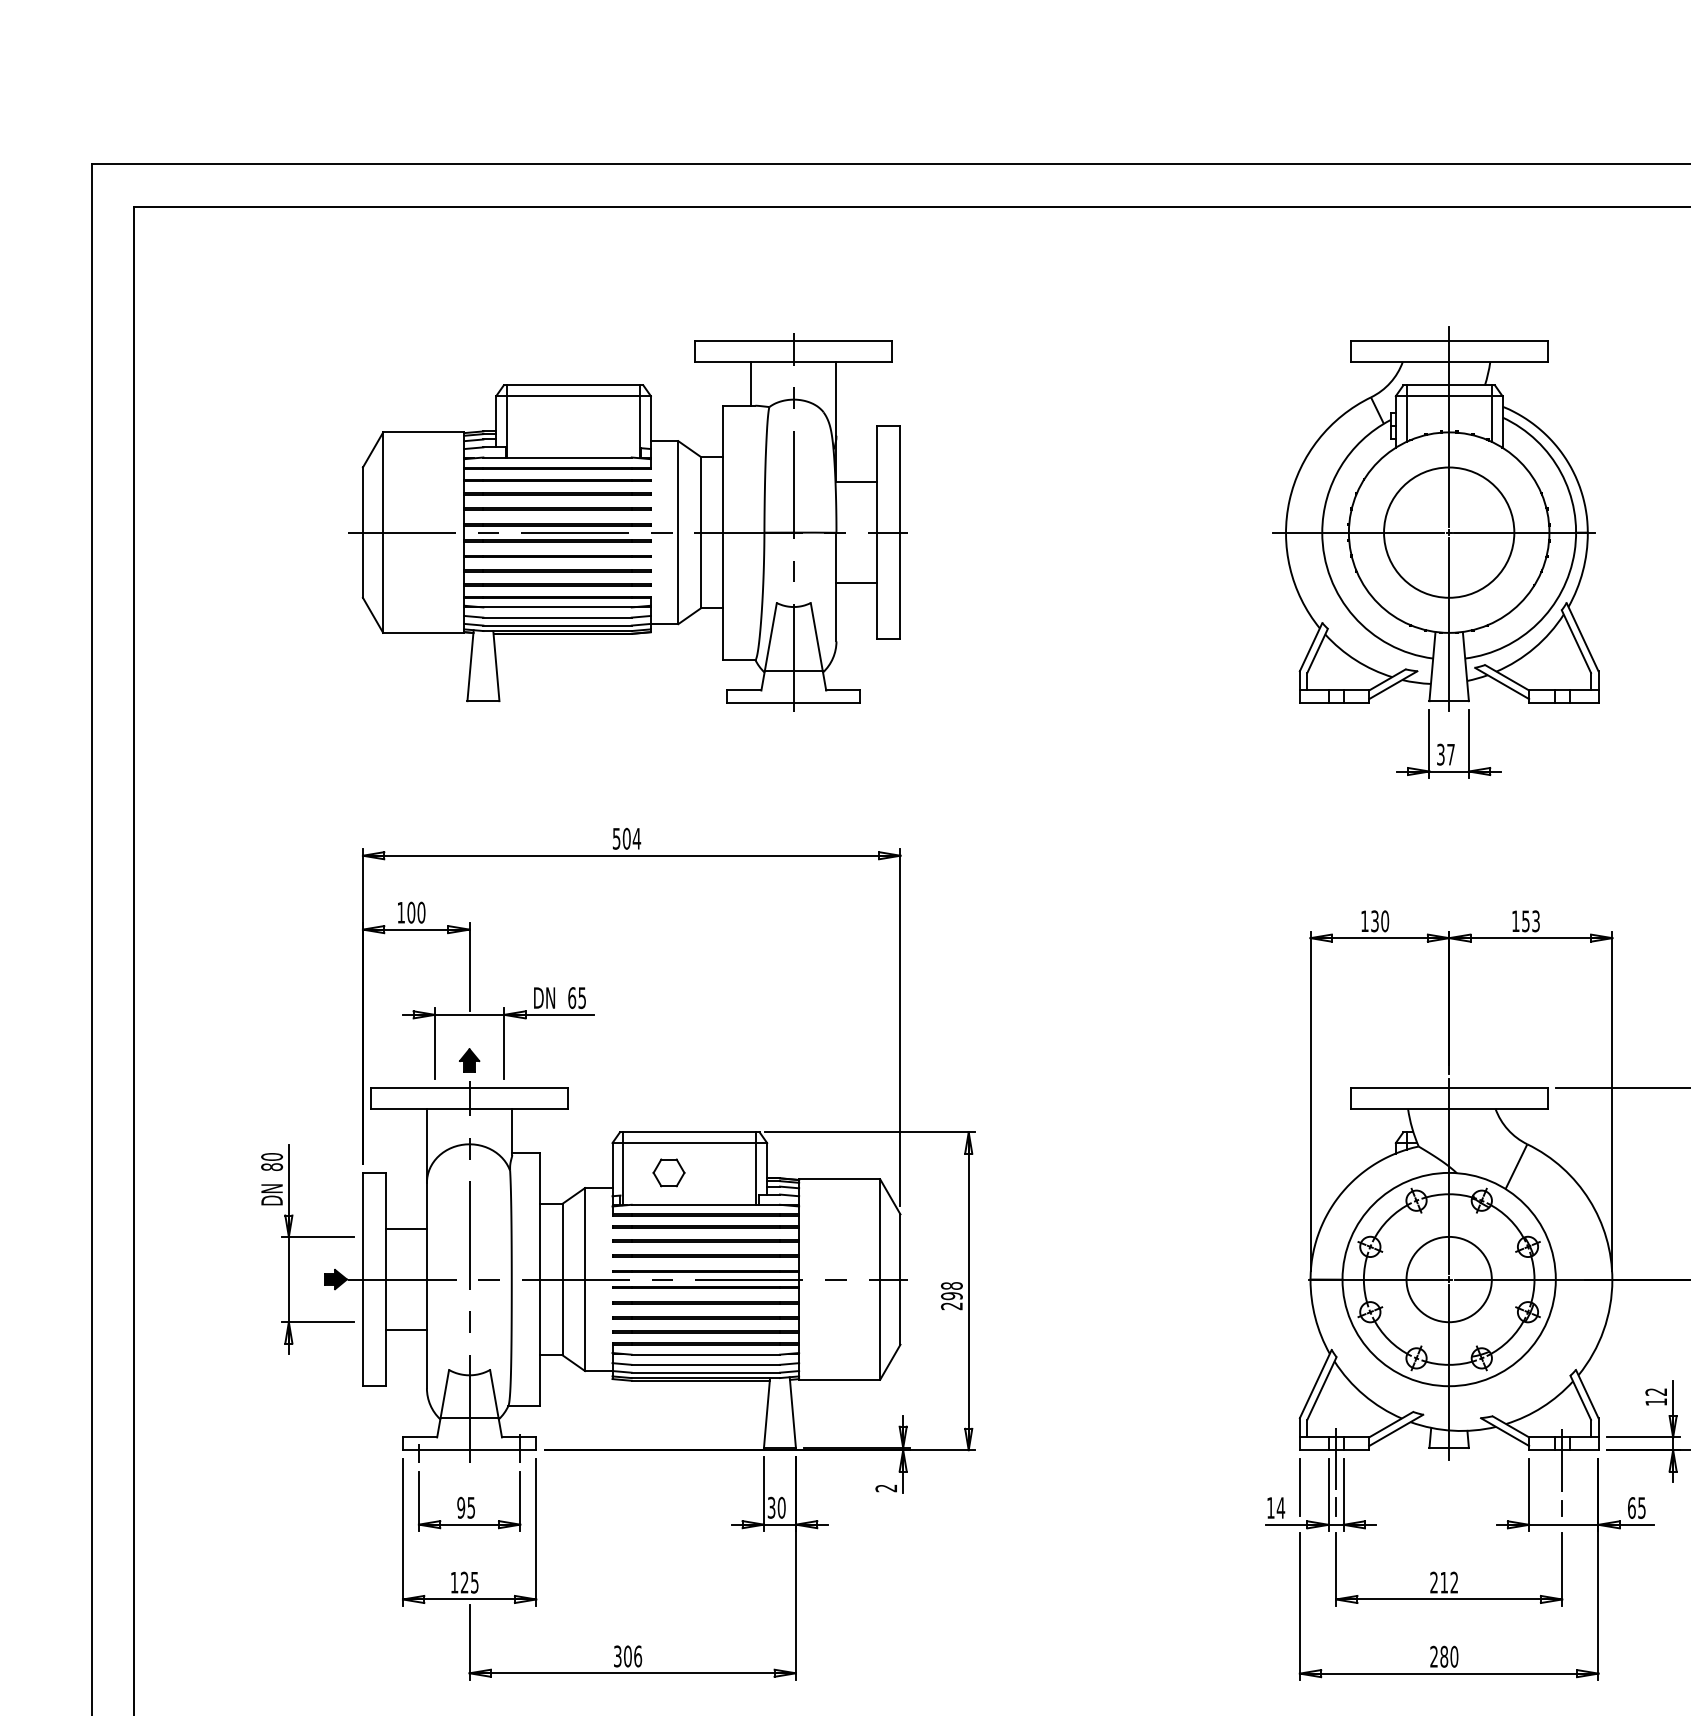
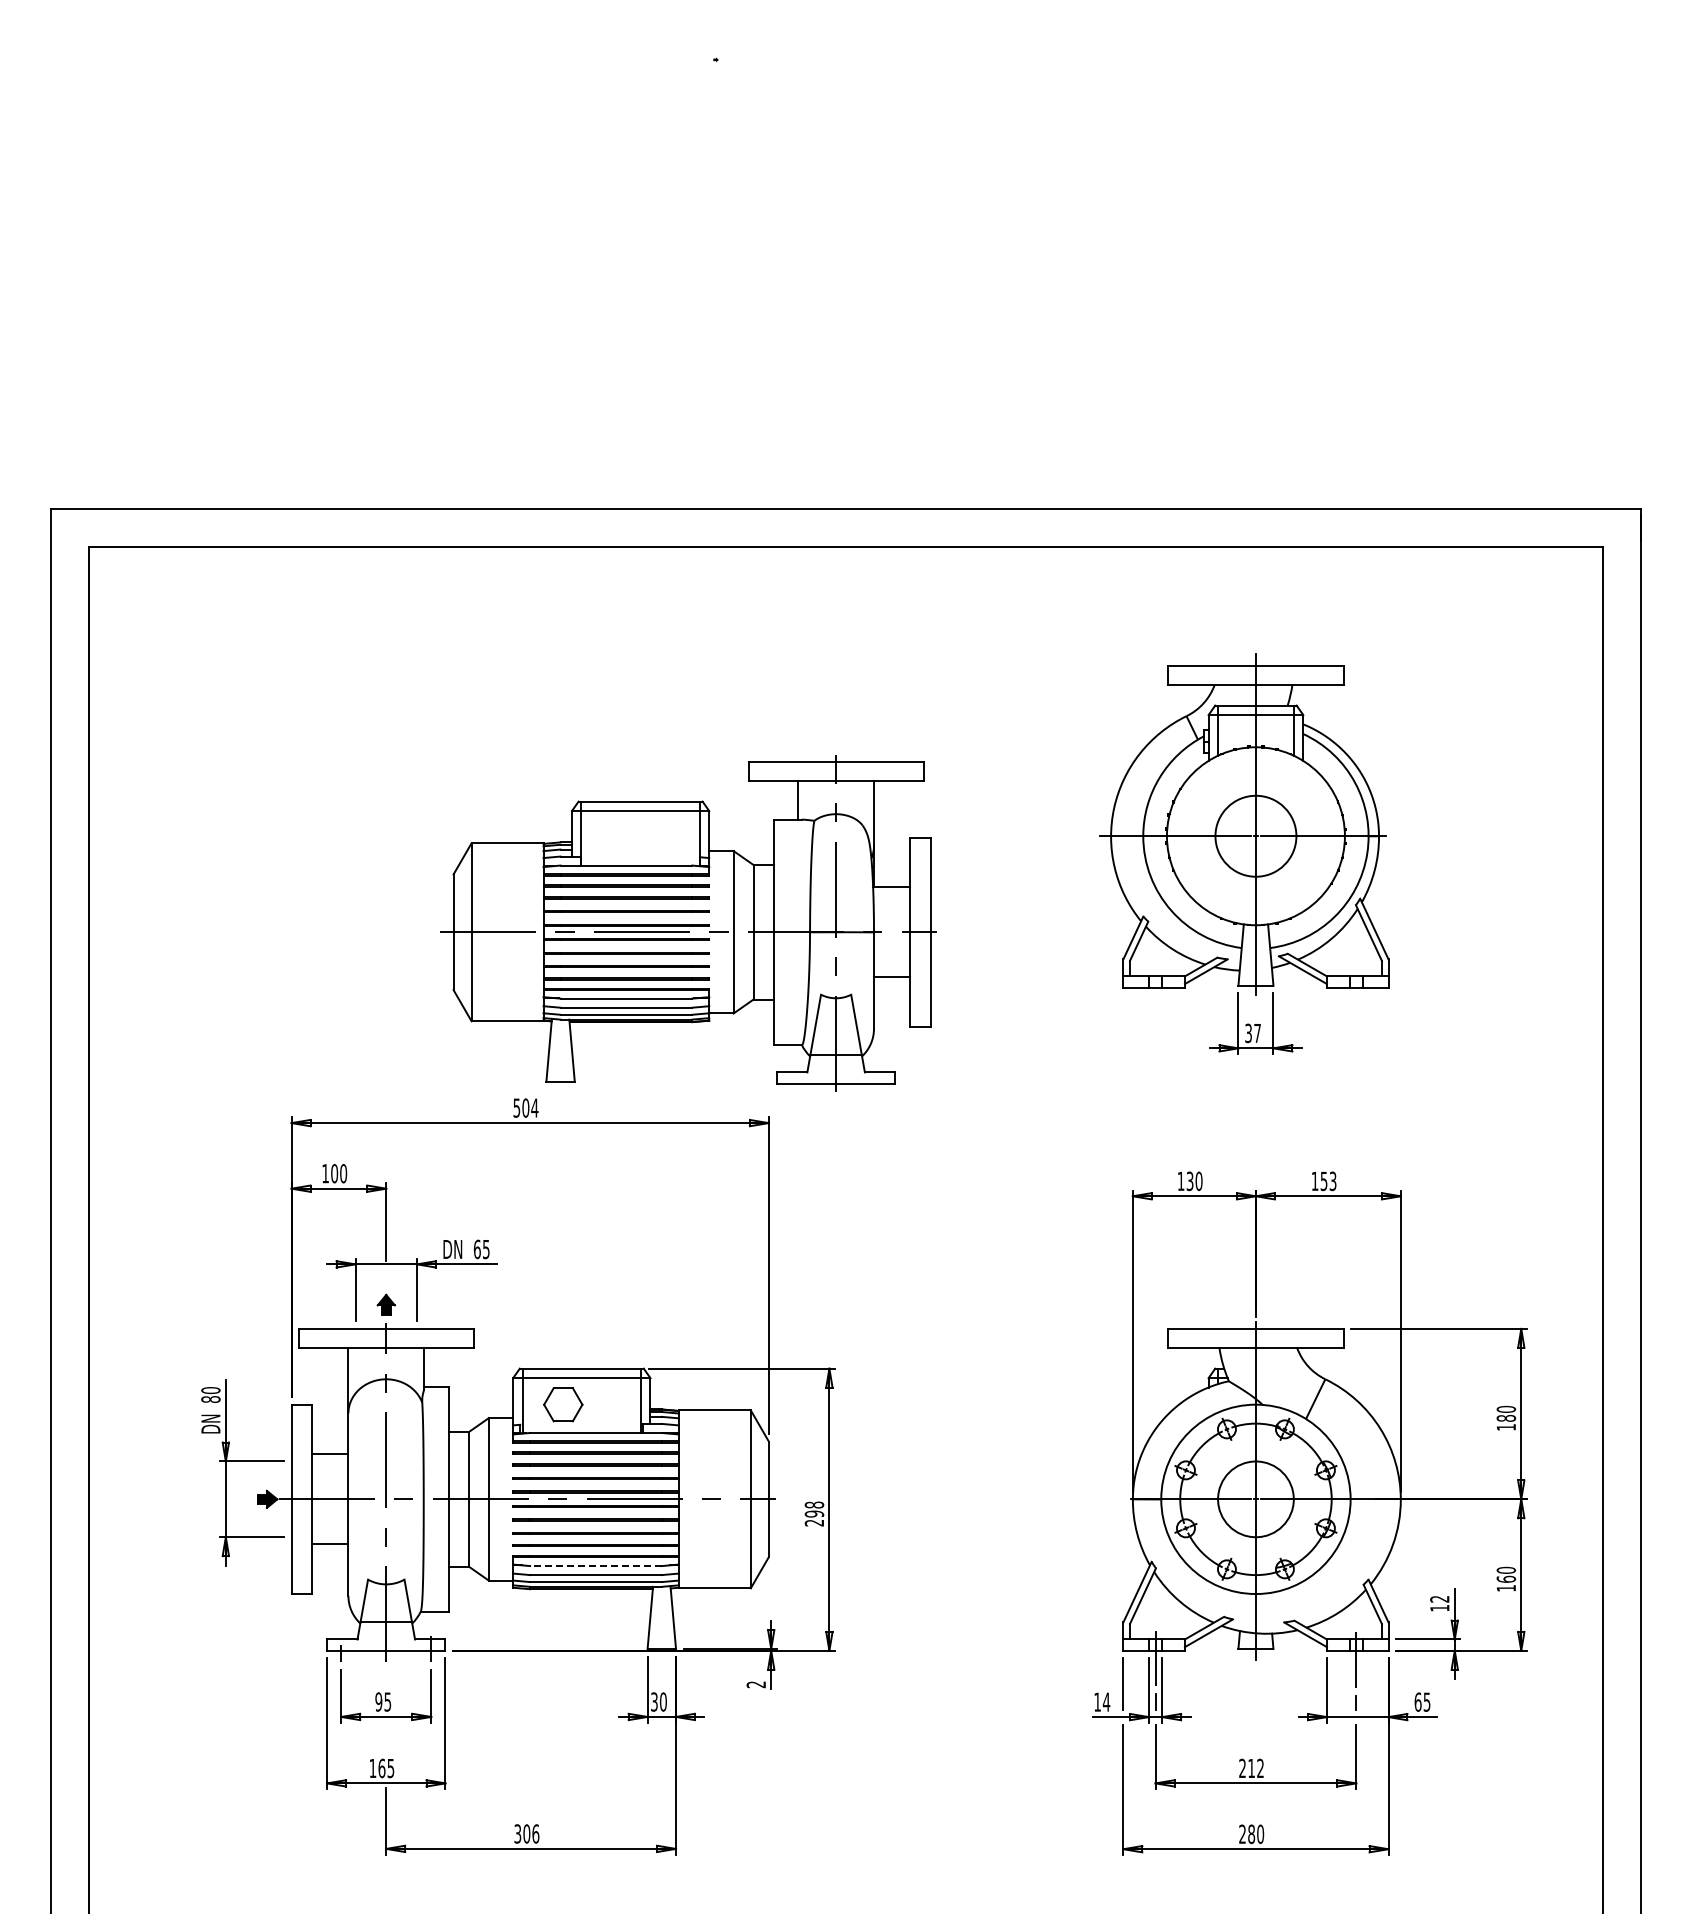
part: (627, 522) -> (688, 923), moved
circle: (1448, 532) -> (1255, 836), size x0.7
part: (669, 1172) -> (563, 1404), size x1.4
line: (706, 1355) -> (596, 1566), solid -> dashed
text: (464, 1582) -> (381, 1768), 125 -> 165

